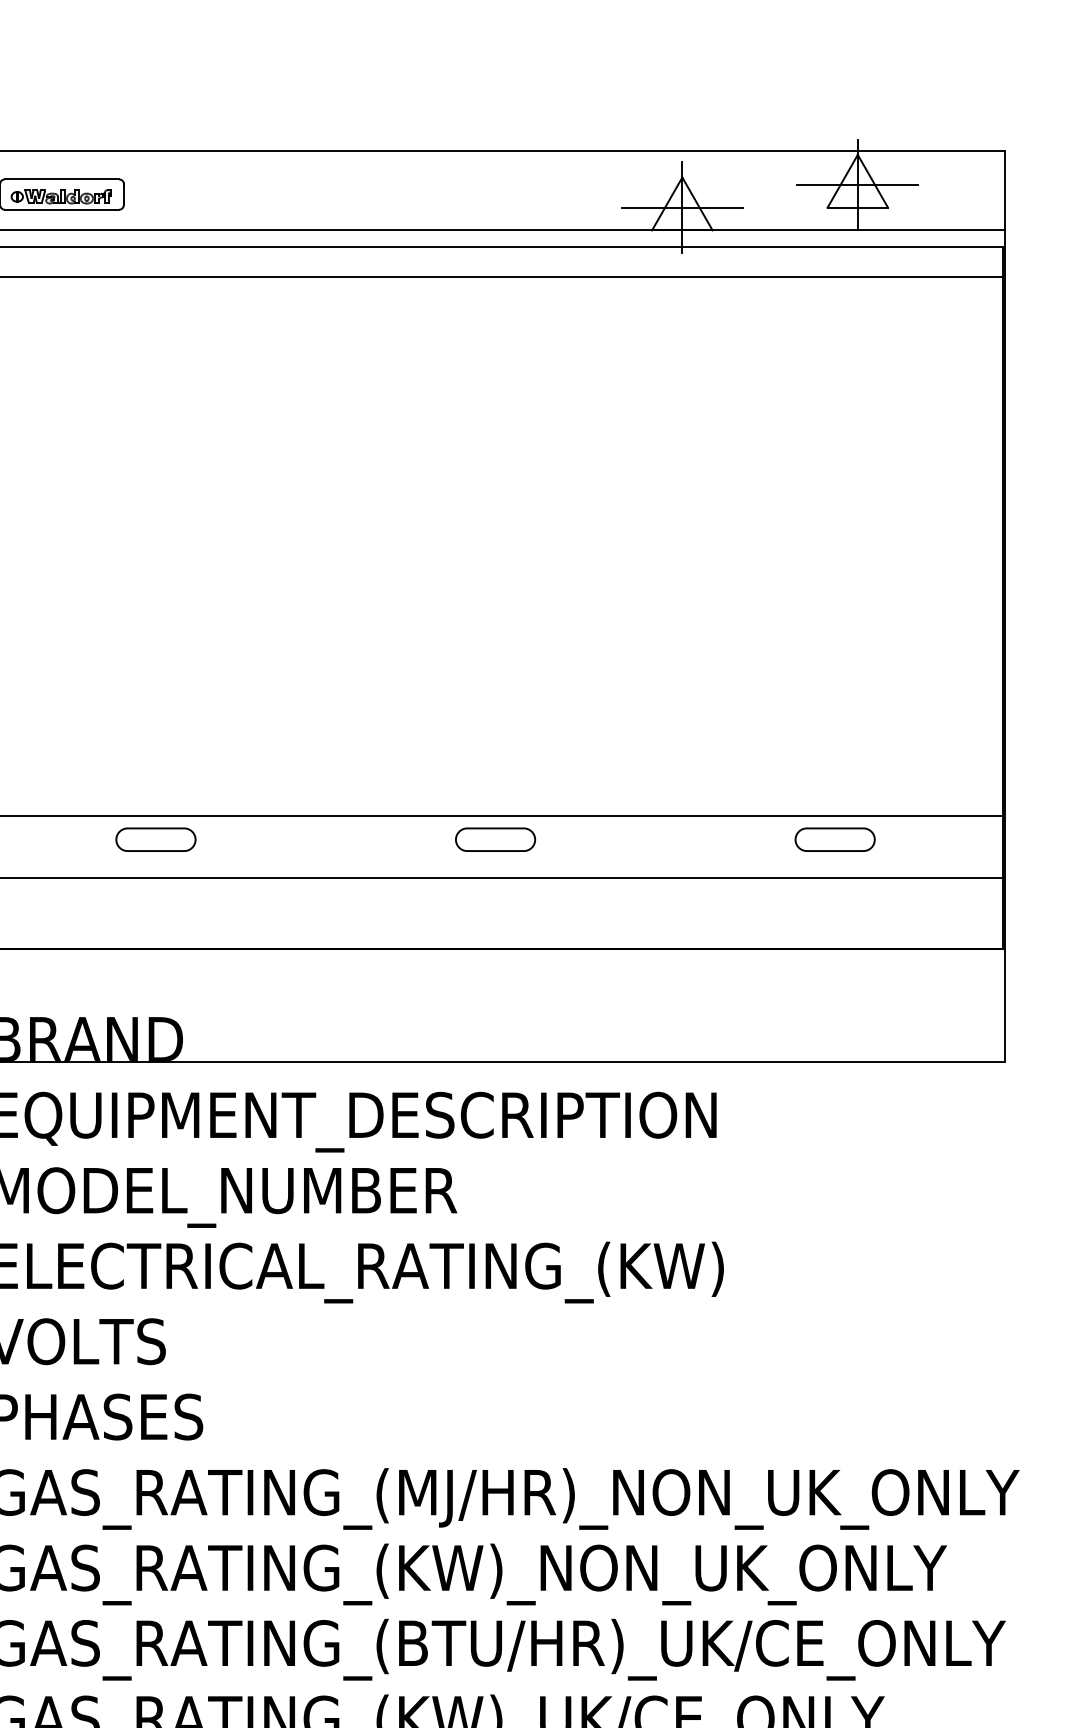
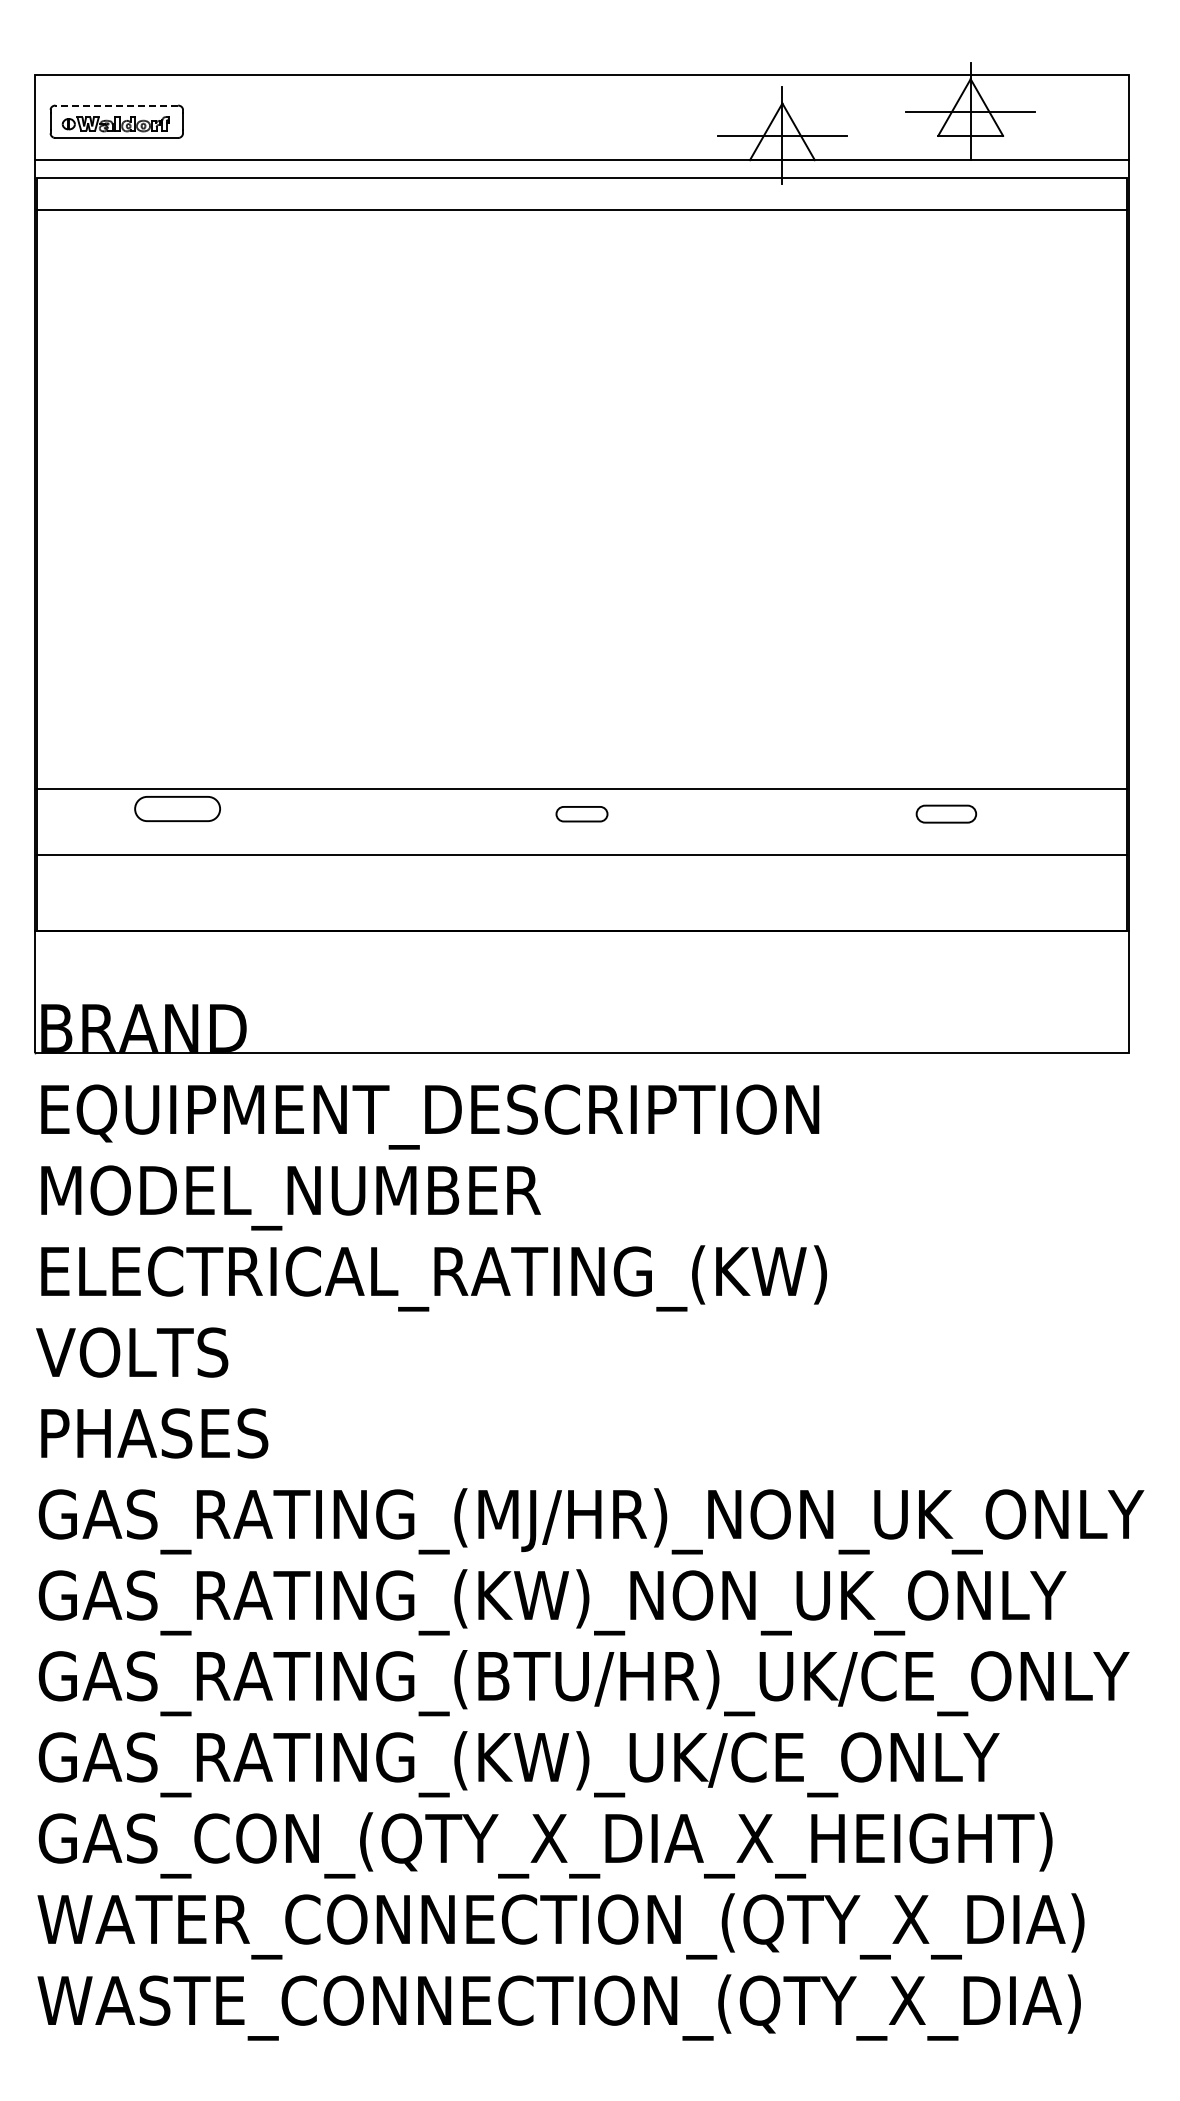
line: (61, 179) -> (116, 105), solid -> dashed
part: (155, 840) -> (177, 809), moved
part: (495, 840) -> (581, 814), size x0.6
part: (835, 840) -> (946, 814), size x0.7

